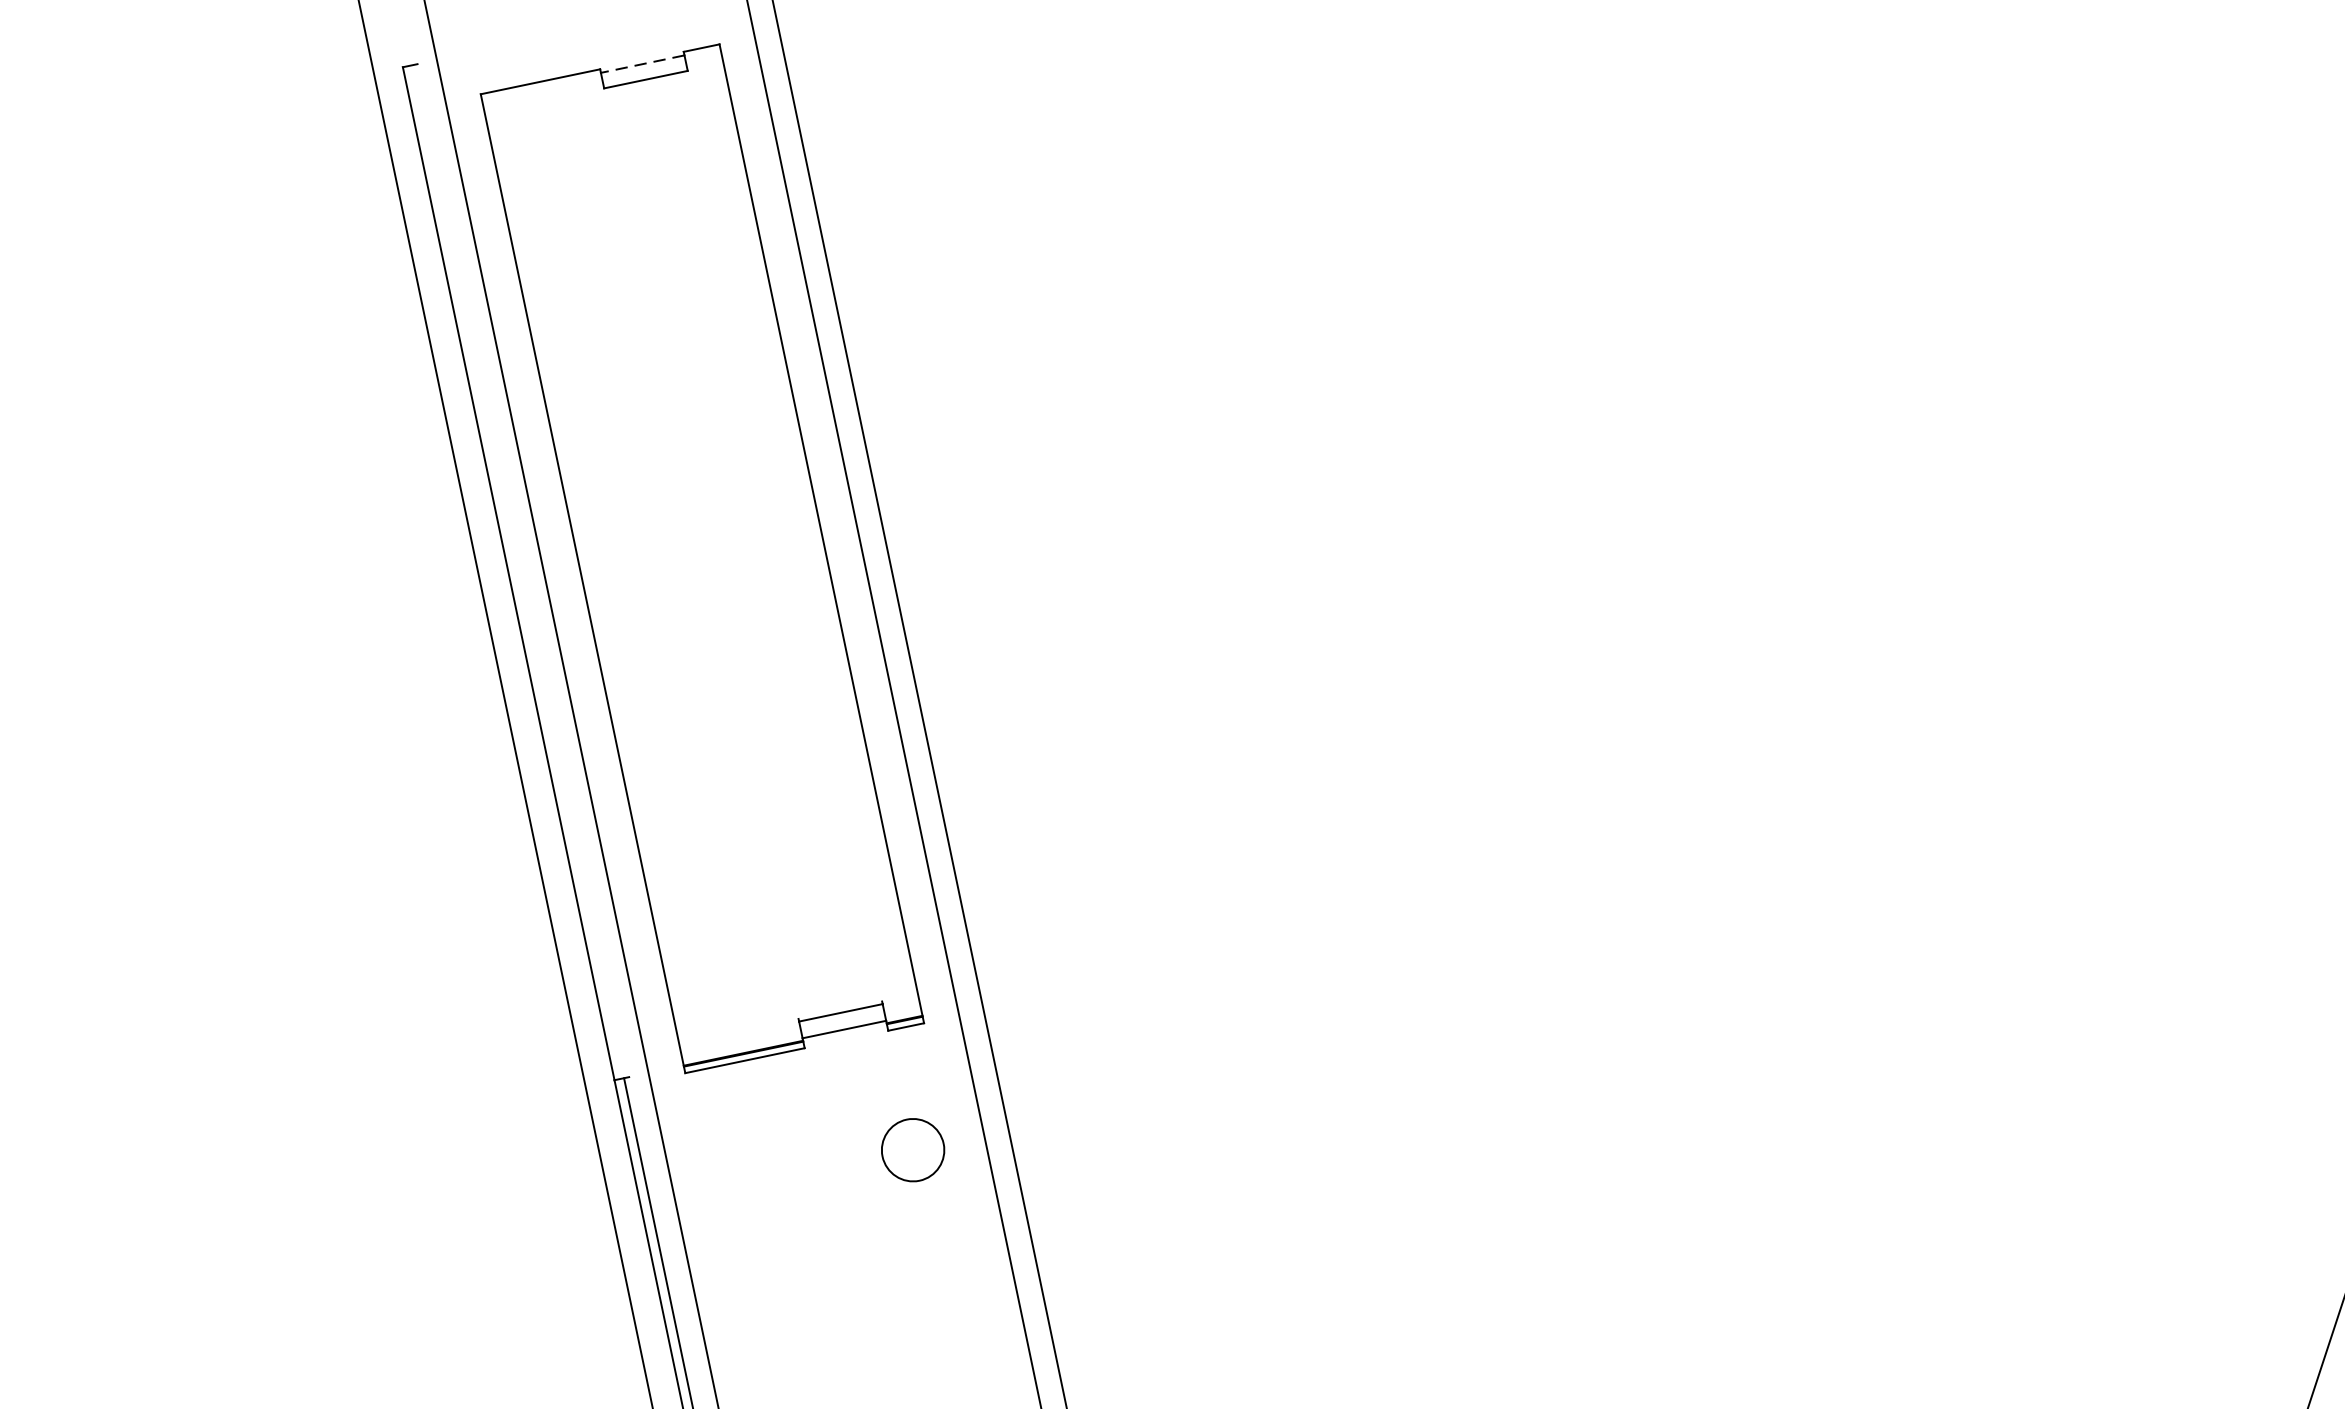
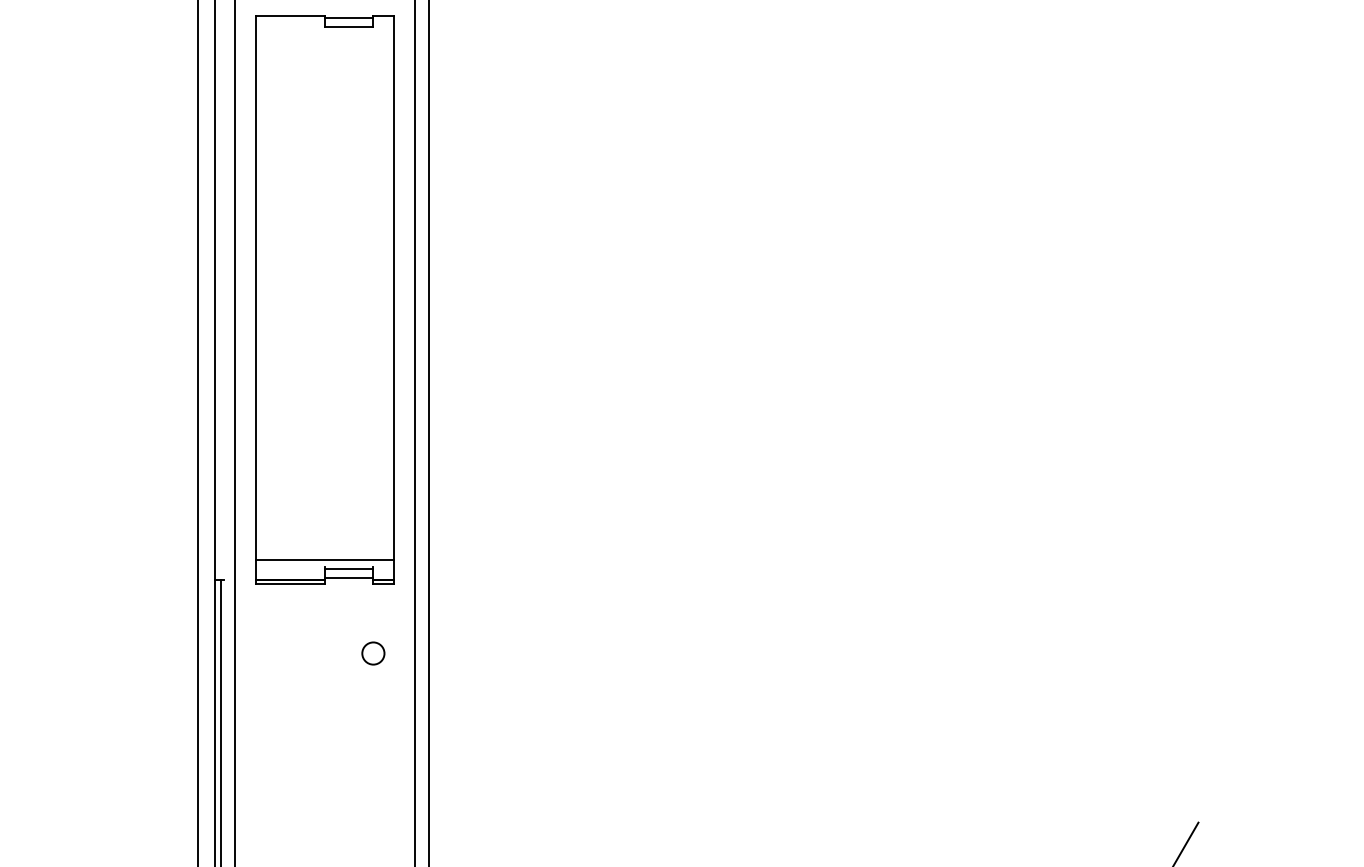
line: (641, 63) -> (348, 17), dashed -> solid
line: (795, 1007) -> (324, 560), added
circle: (913, 1150) -> (373, 653), size x0.62

